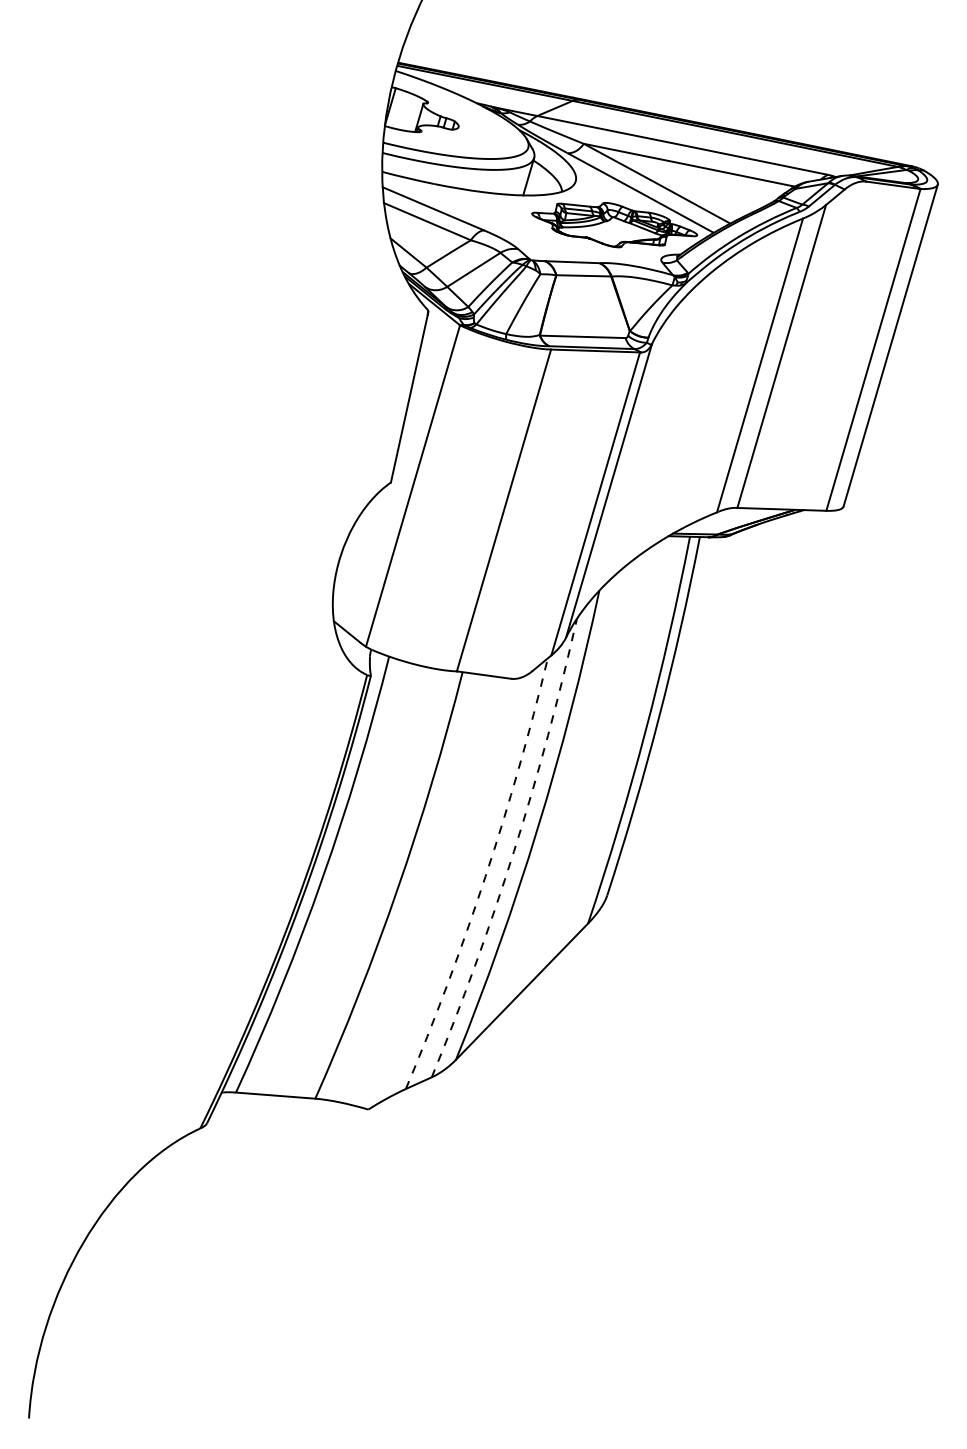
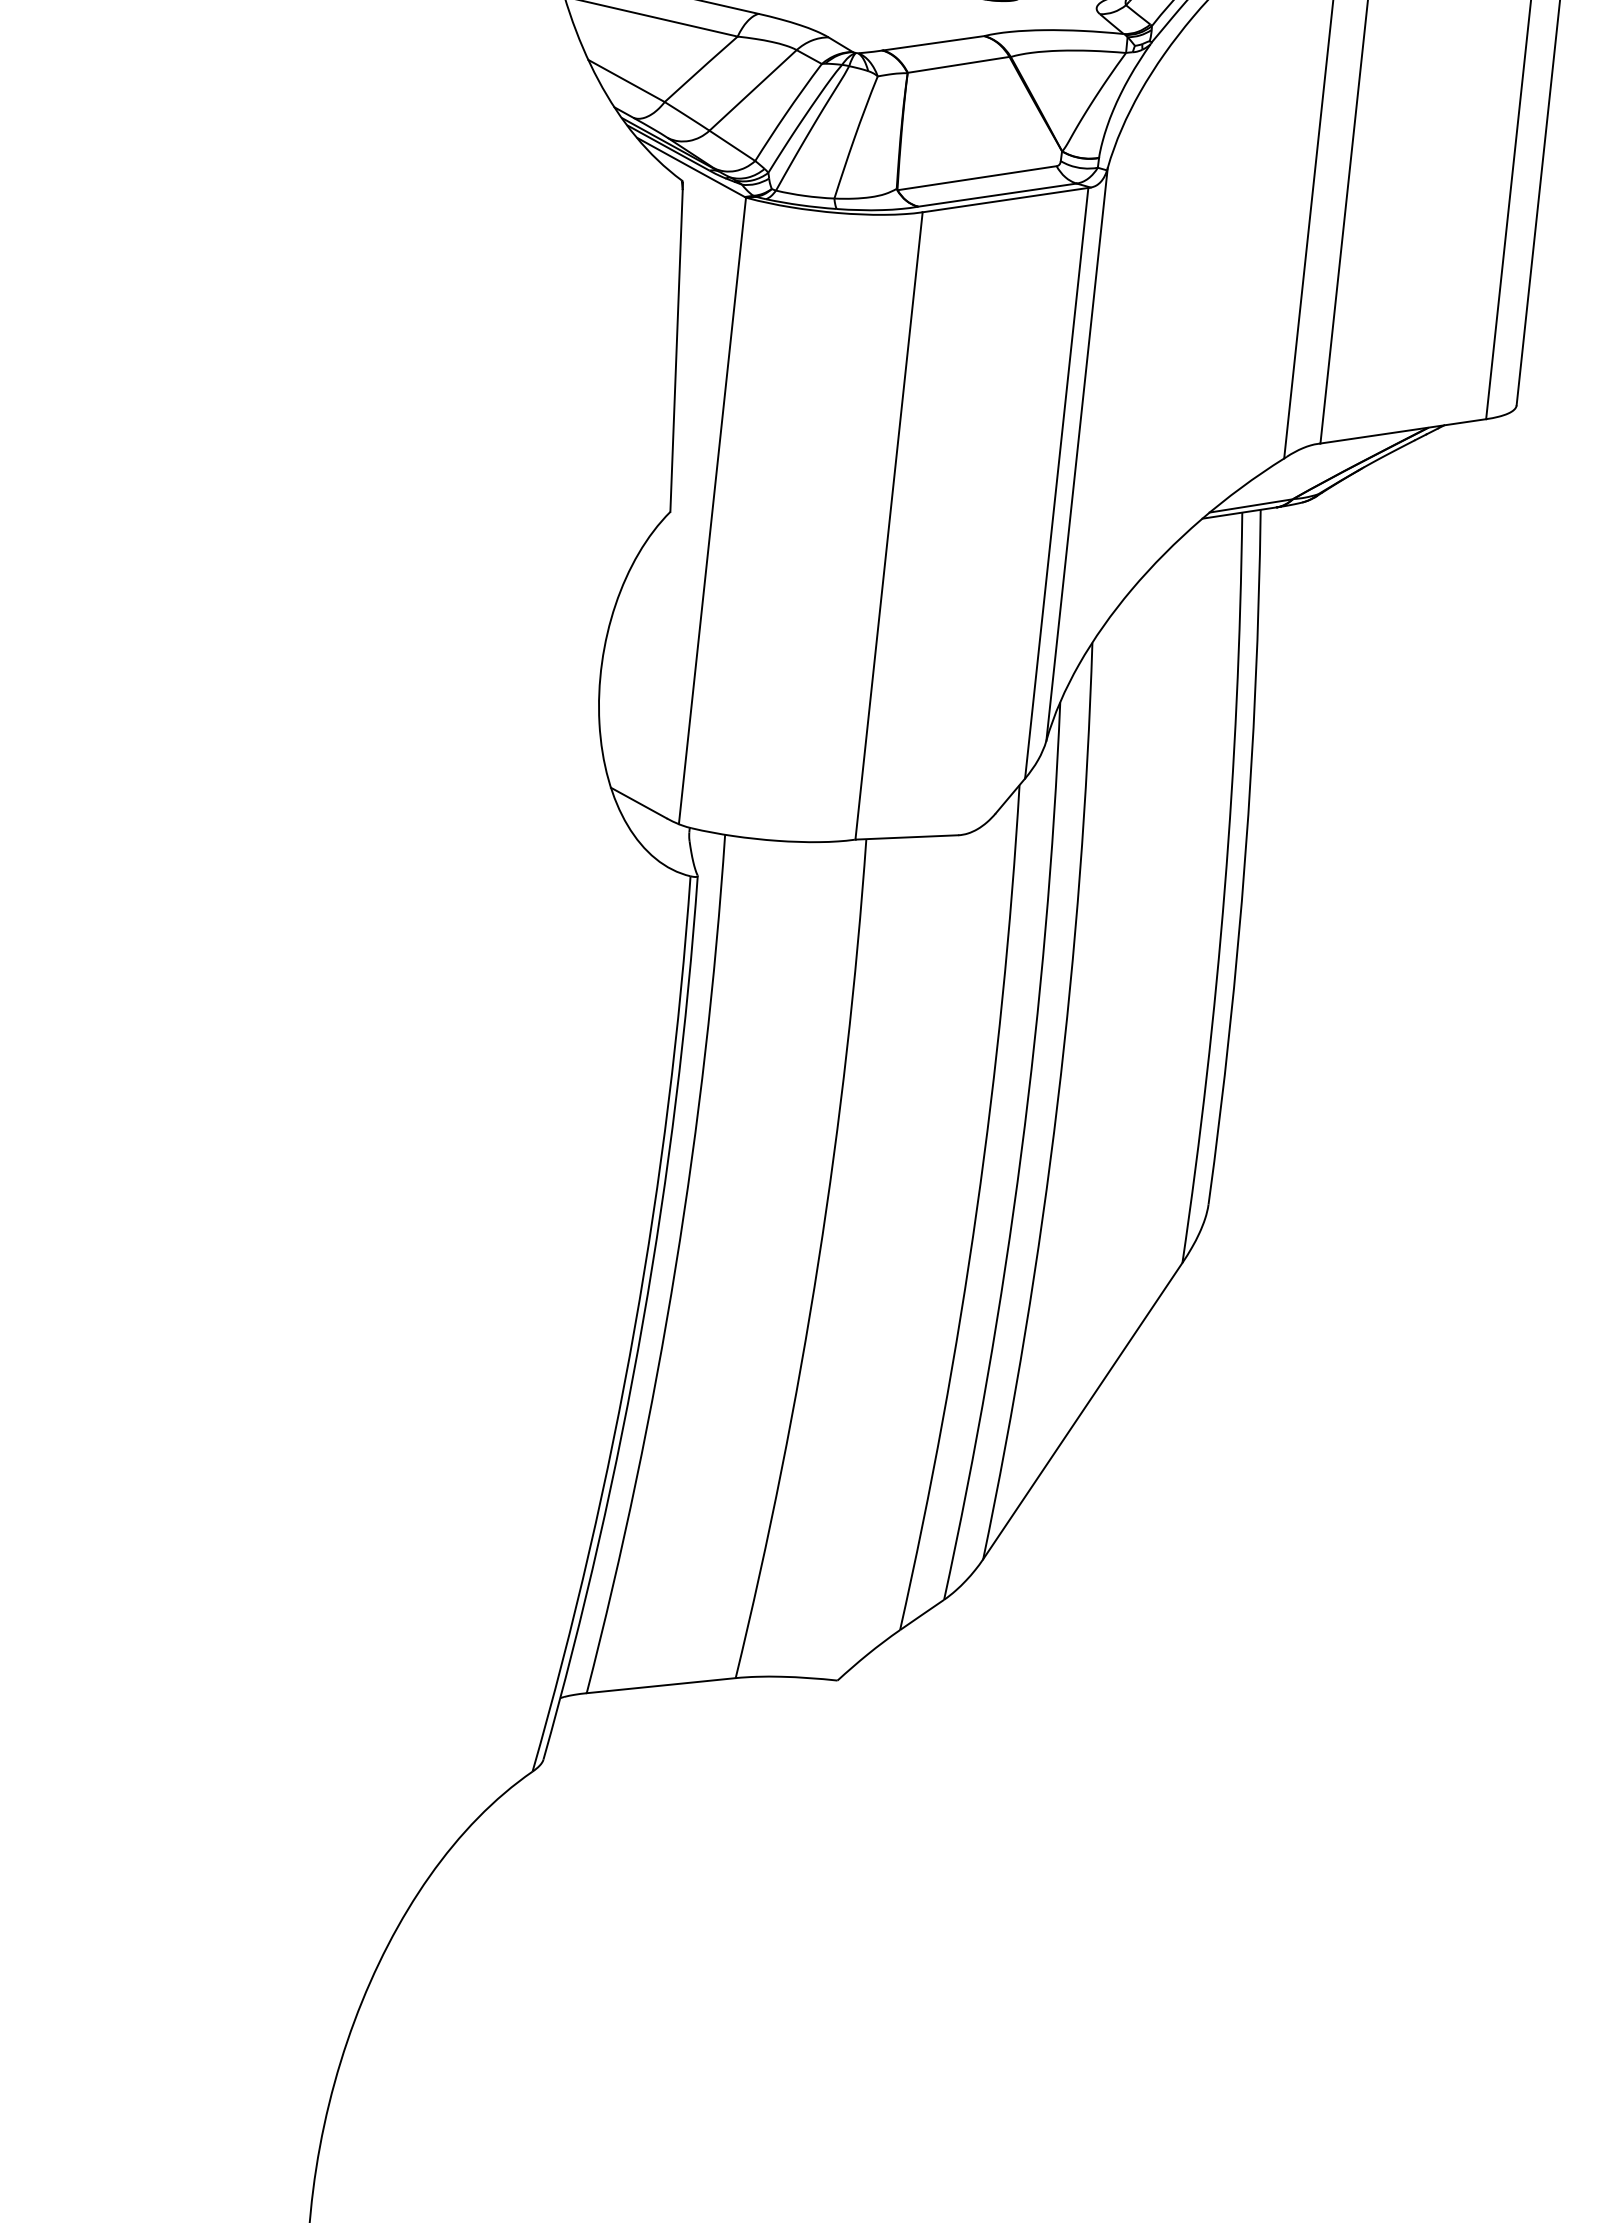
arc: (514, 851) -> (1022, 1153), dashed -> solid
arc: (485, 876) -> (976, 1209), dashed -> solid

